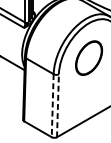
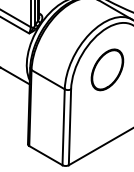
line: (52, 105) -> (63, 127), dashed -> solid
line: (57, 105) -> (69, 127), dashed -> solid

